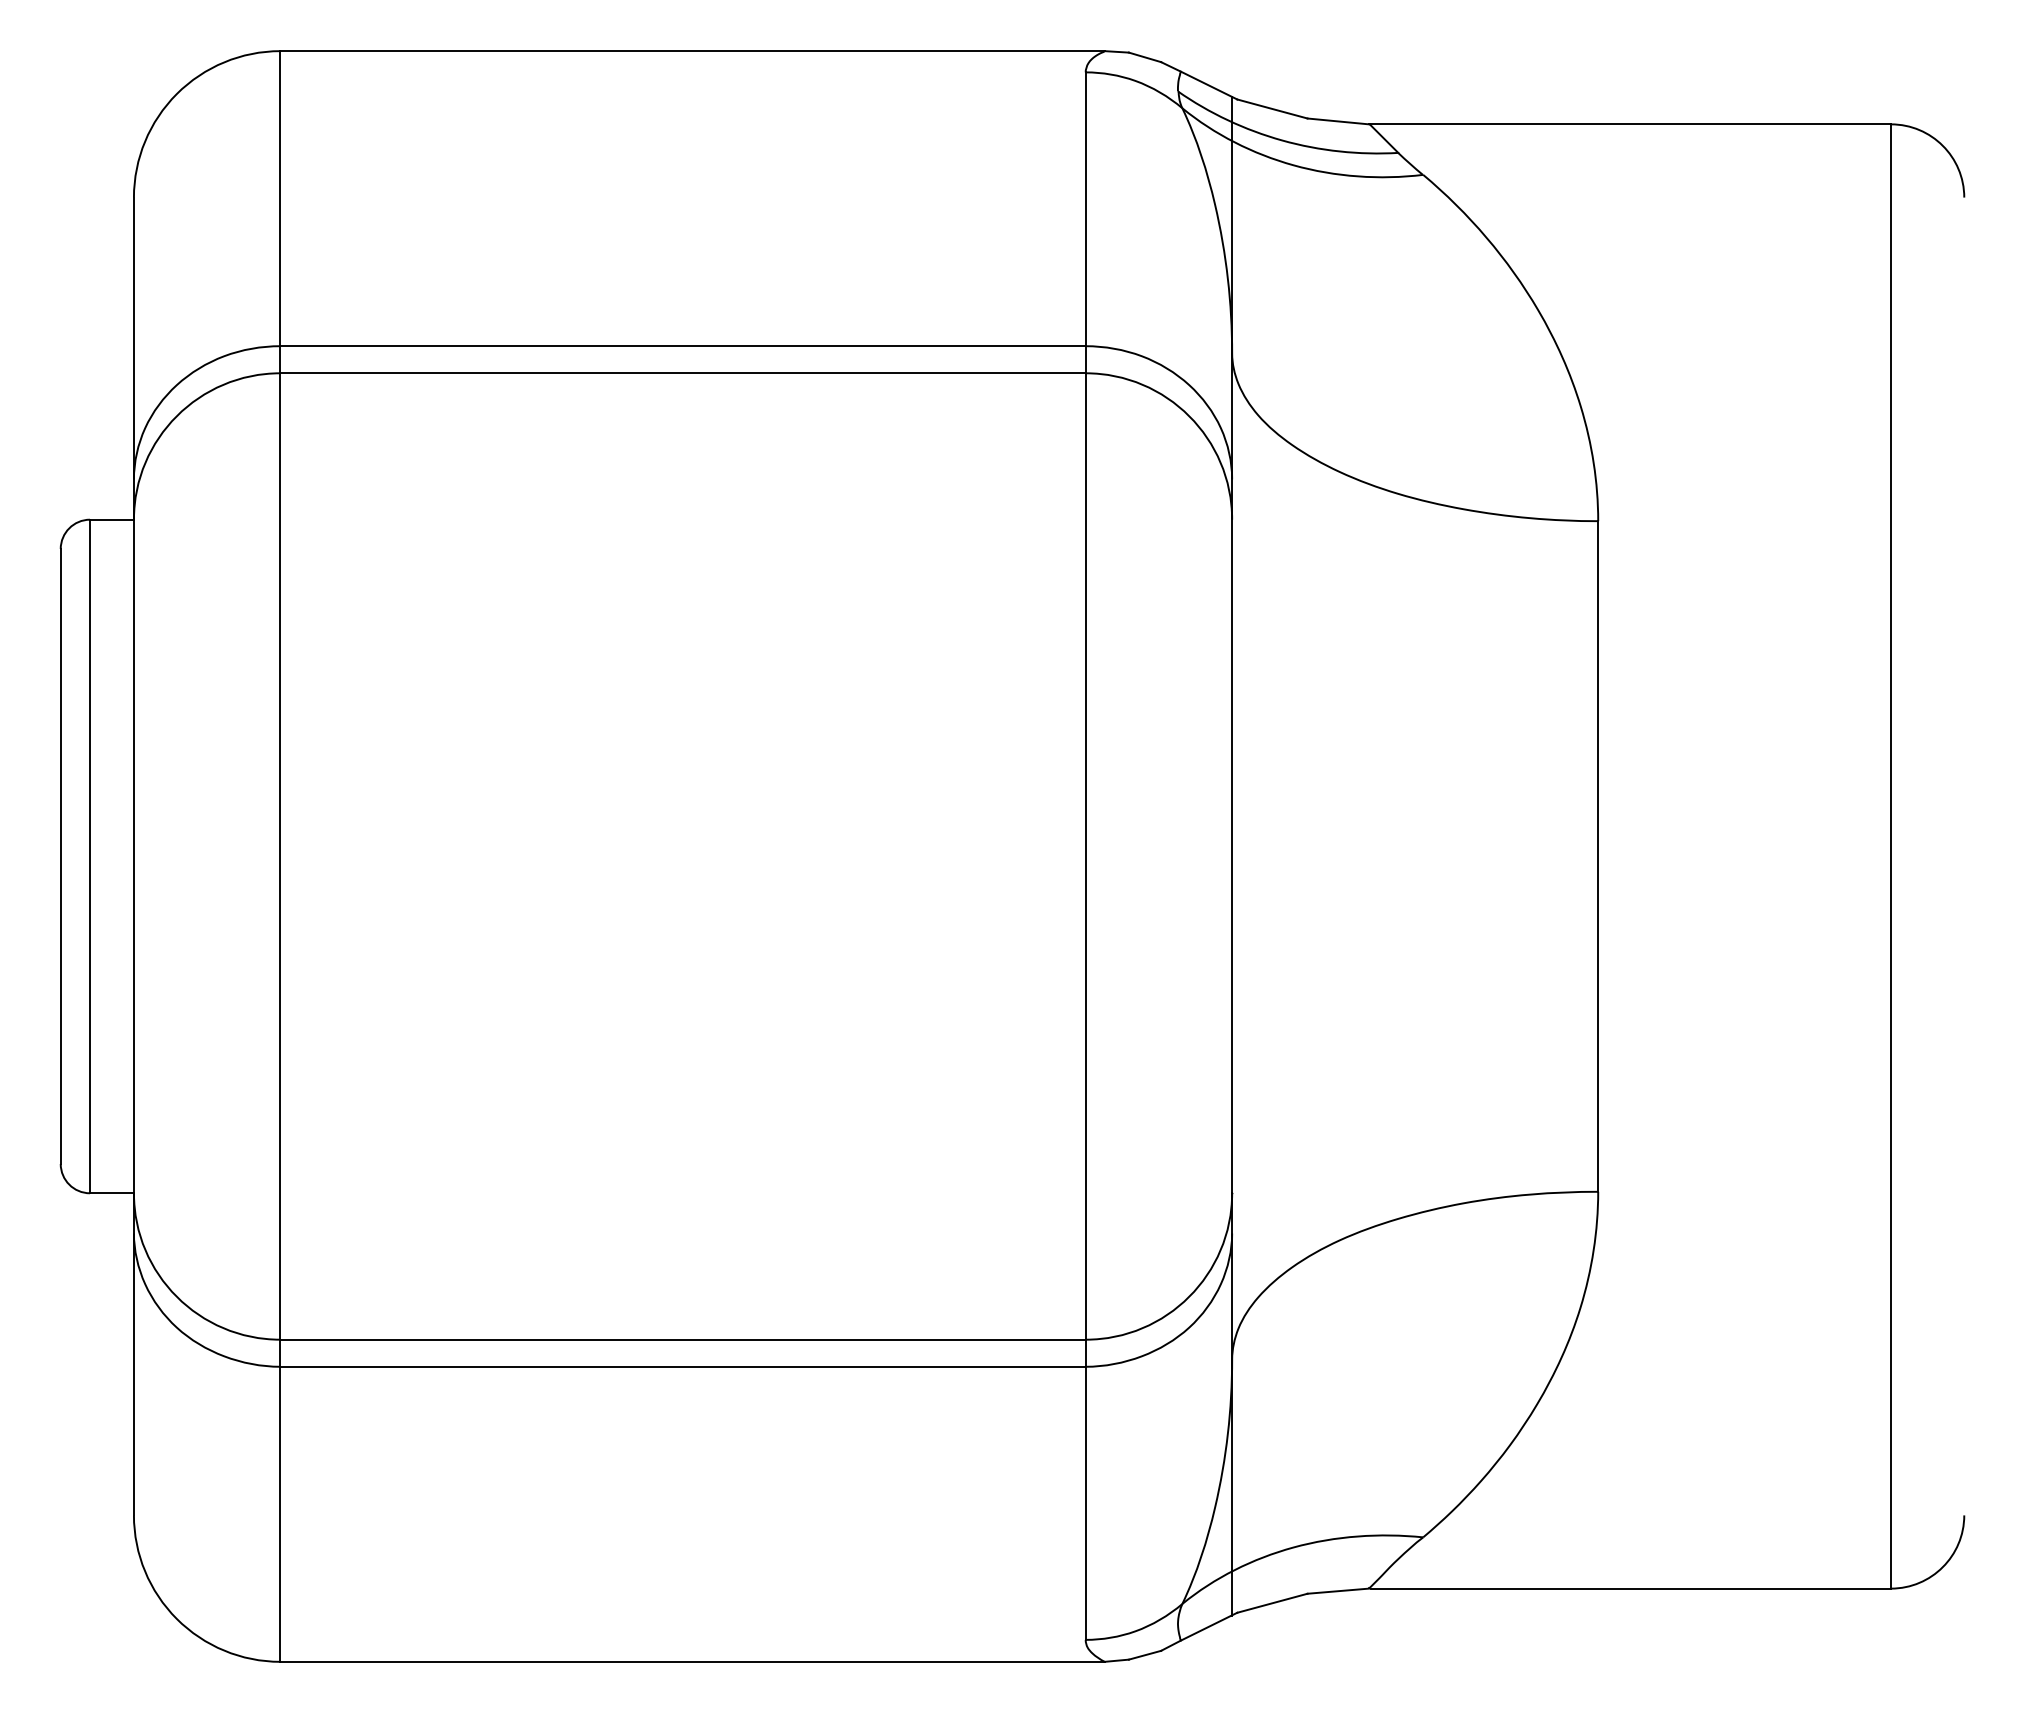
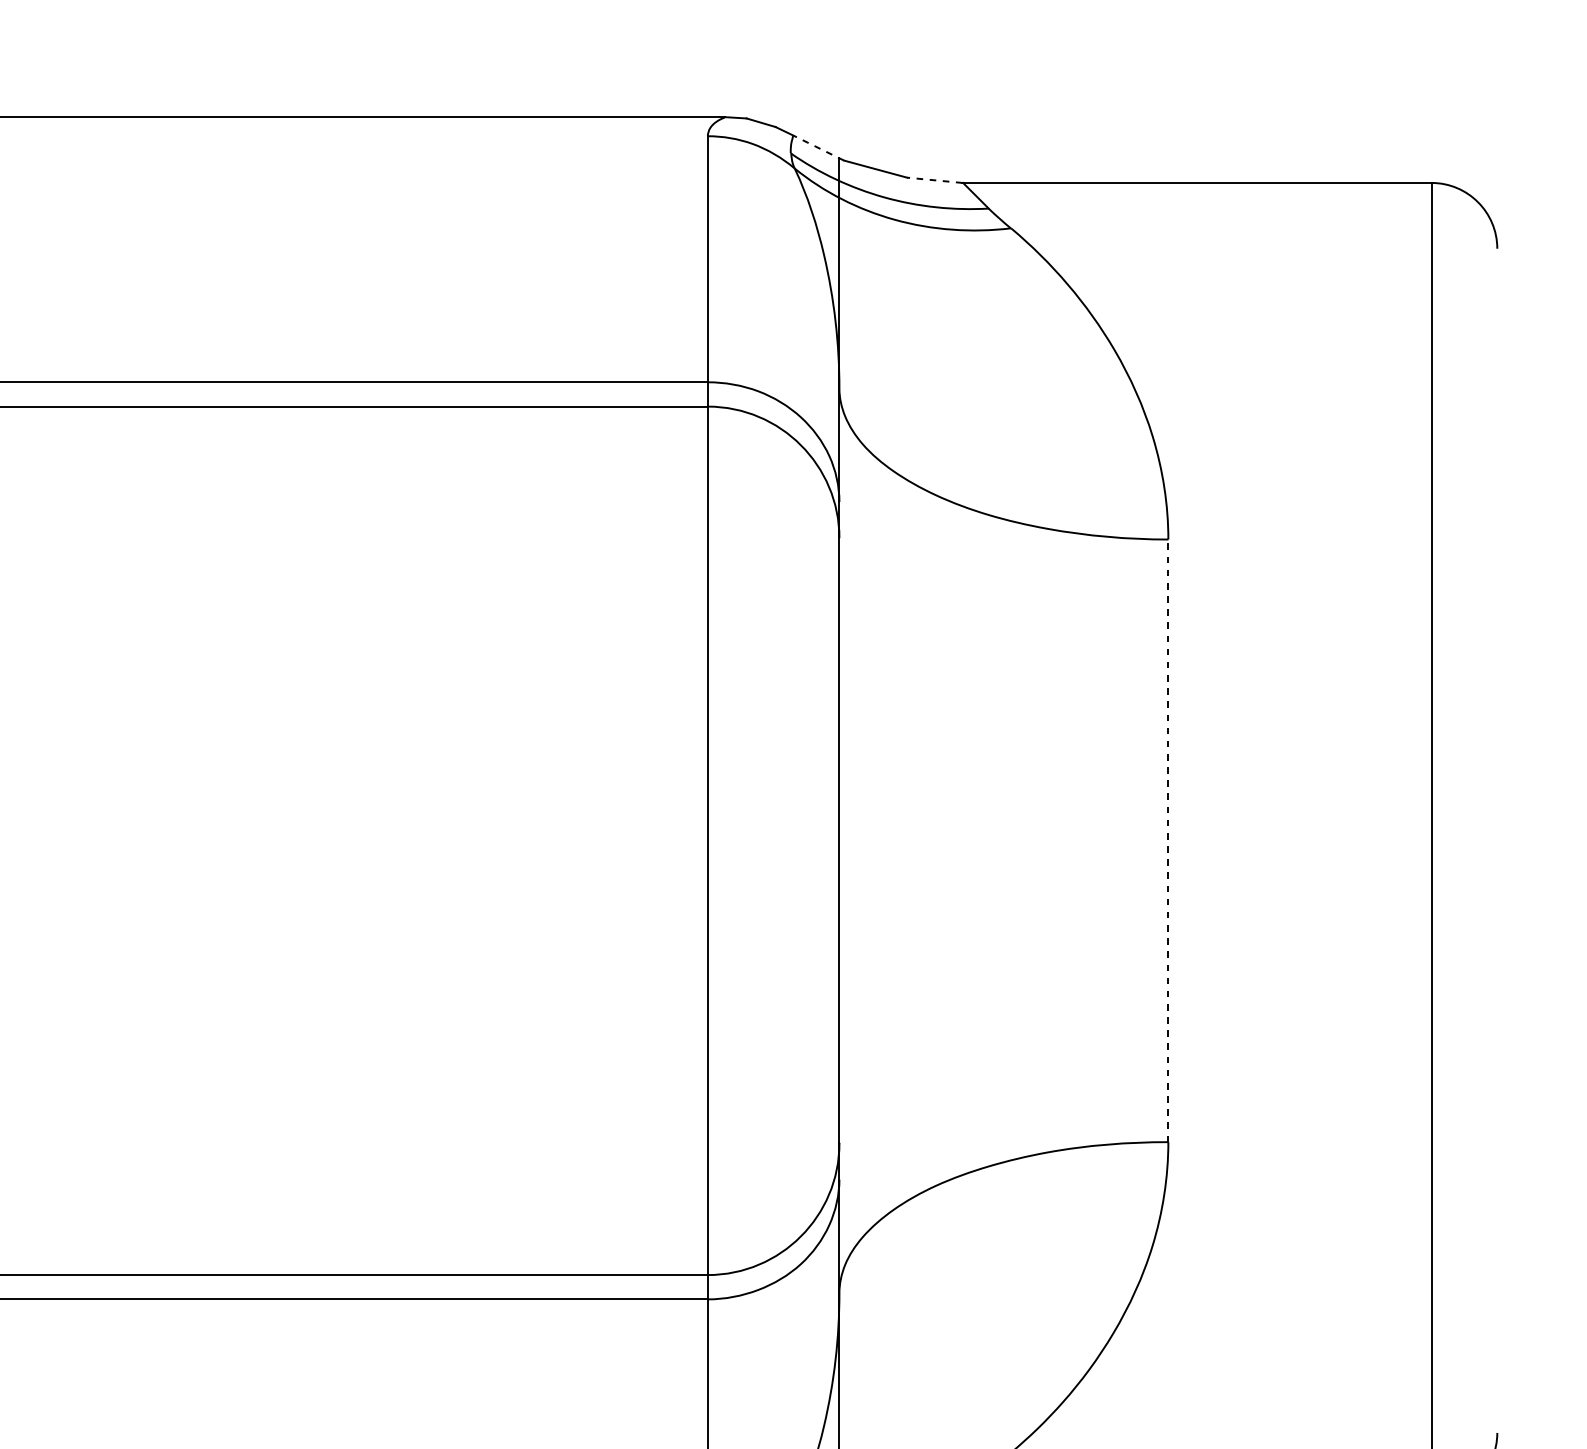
line: (1208, 85) -> (818, 148), solid -> dashed
line: (1338, 121) -> (934, 180), solid -> dashed
line: (1598, 856) -> (1168, 840), solid -> dashed

